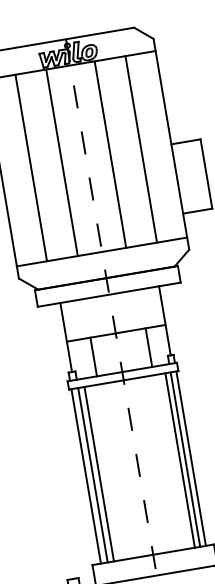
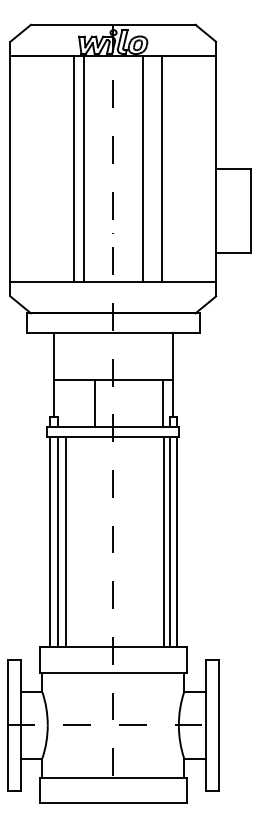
line: (141, 148) -> (161, 168), moved
line: (30, 167) -> (73, 168), moved
line: (149, 347) -> (163, 403), moved
line: (93, 357) -> (94, 403), moved

